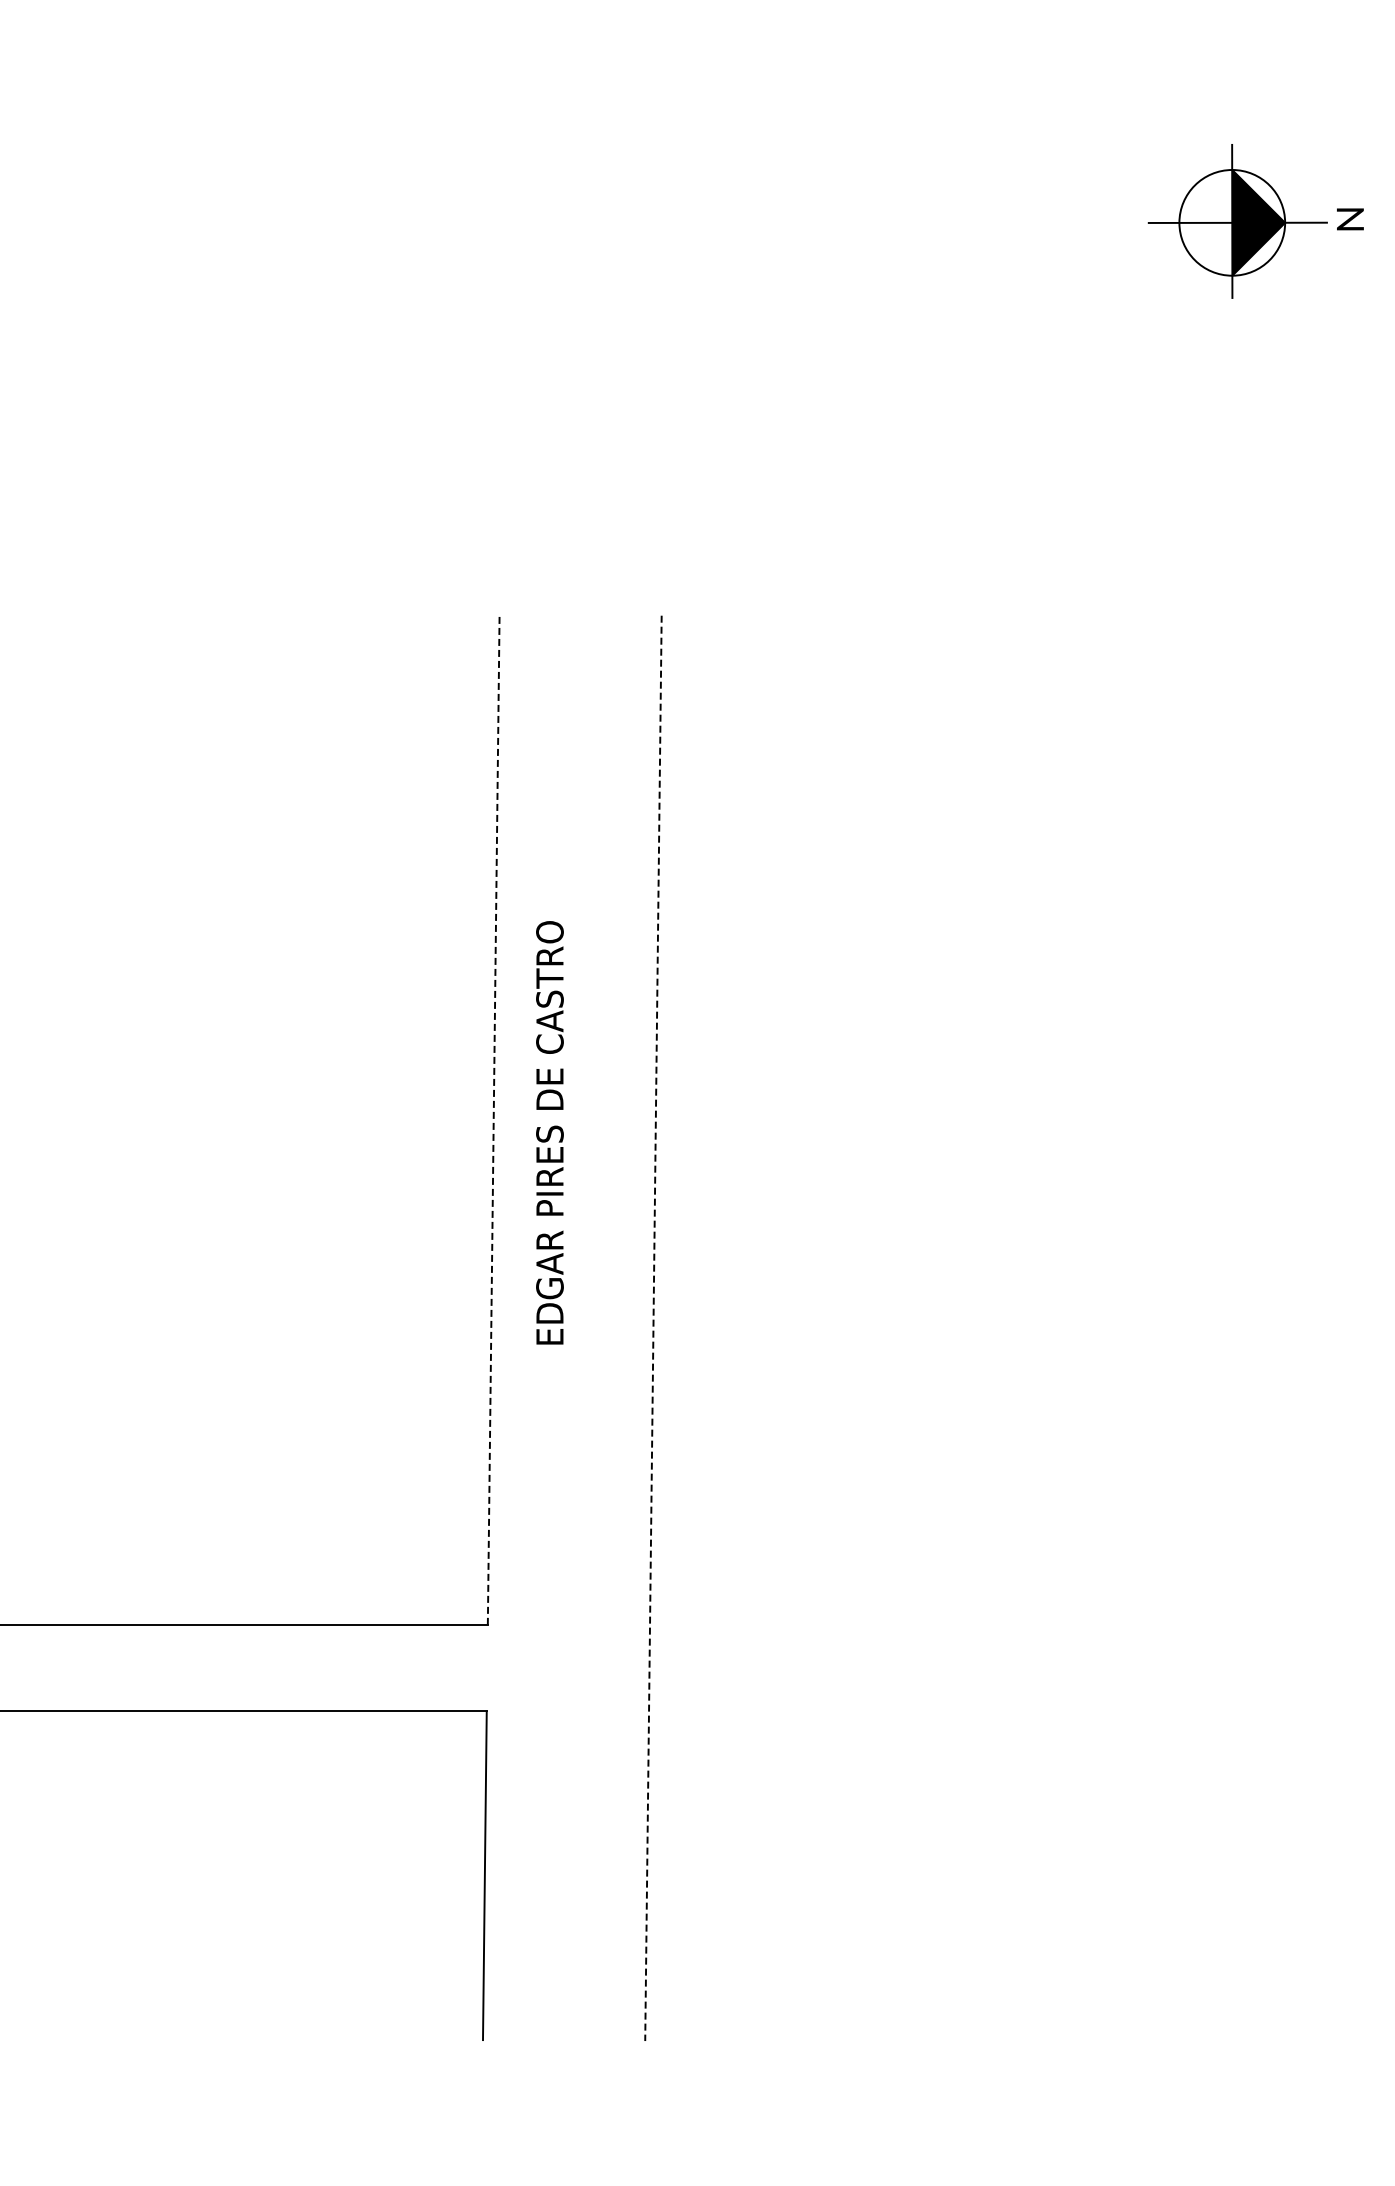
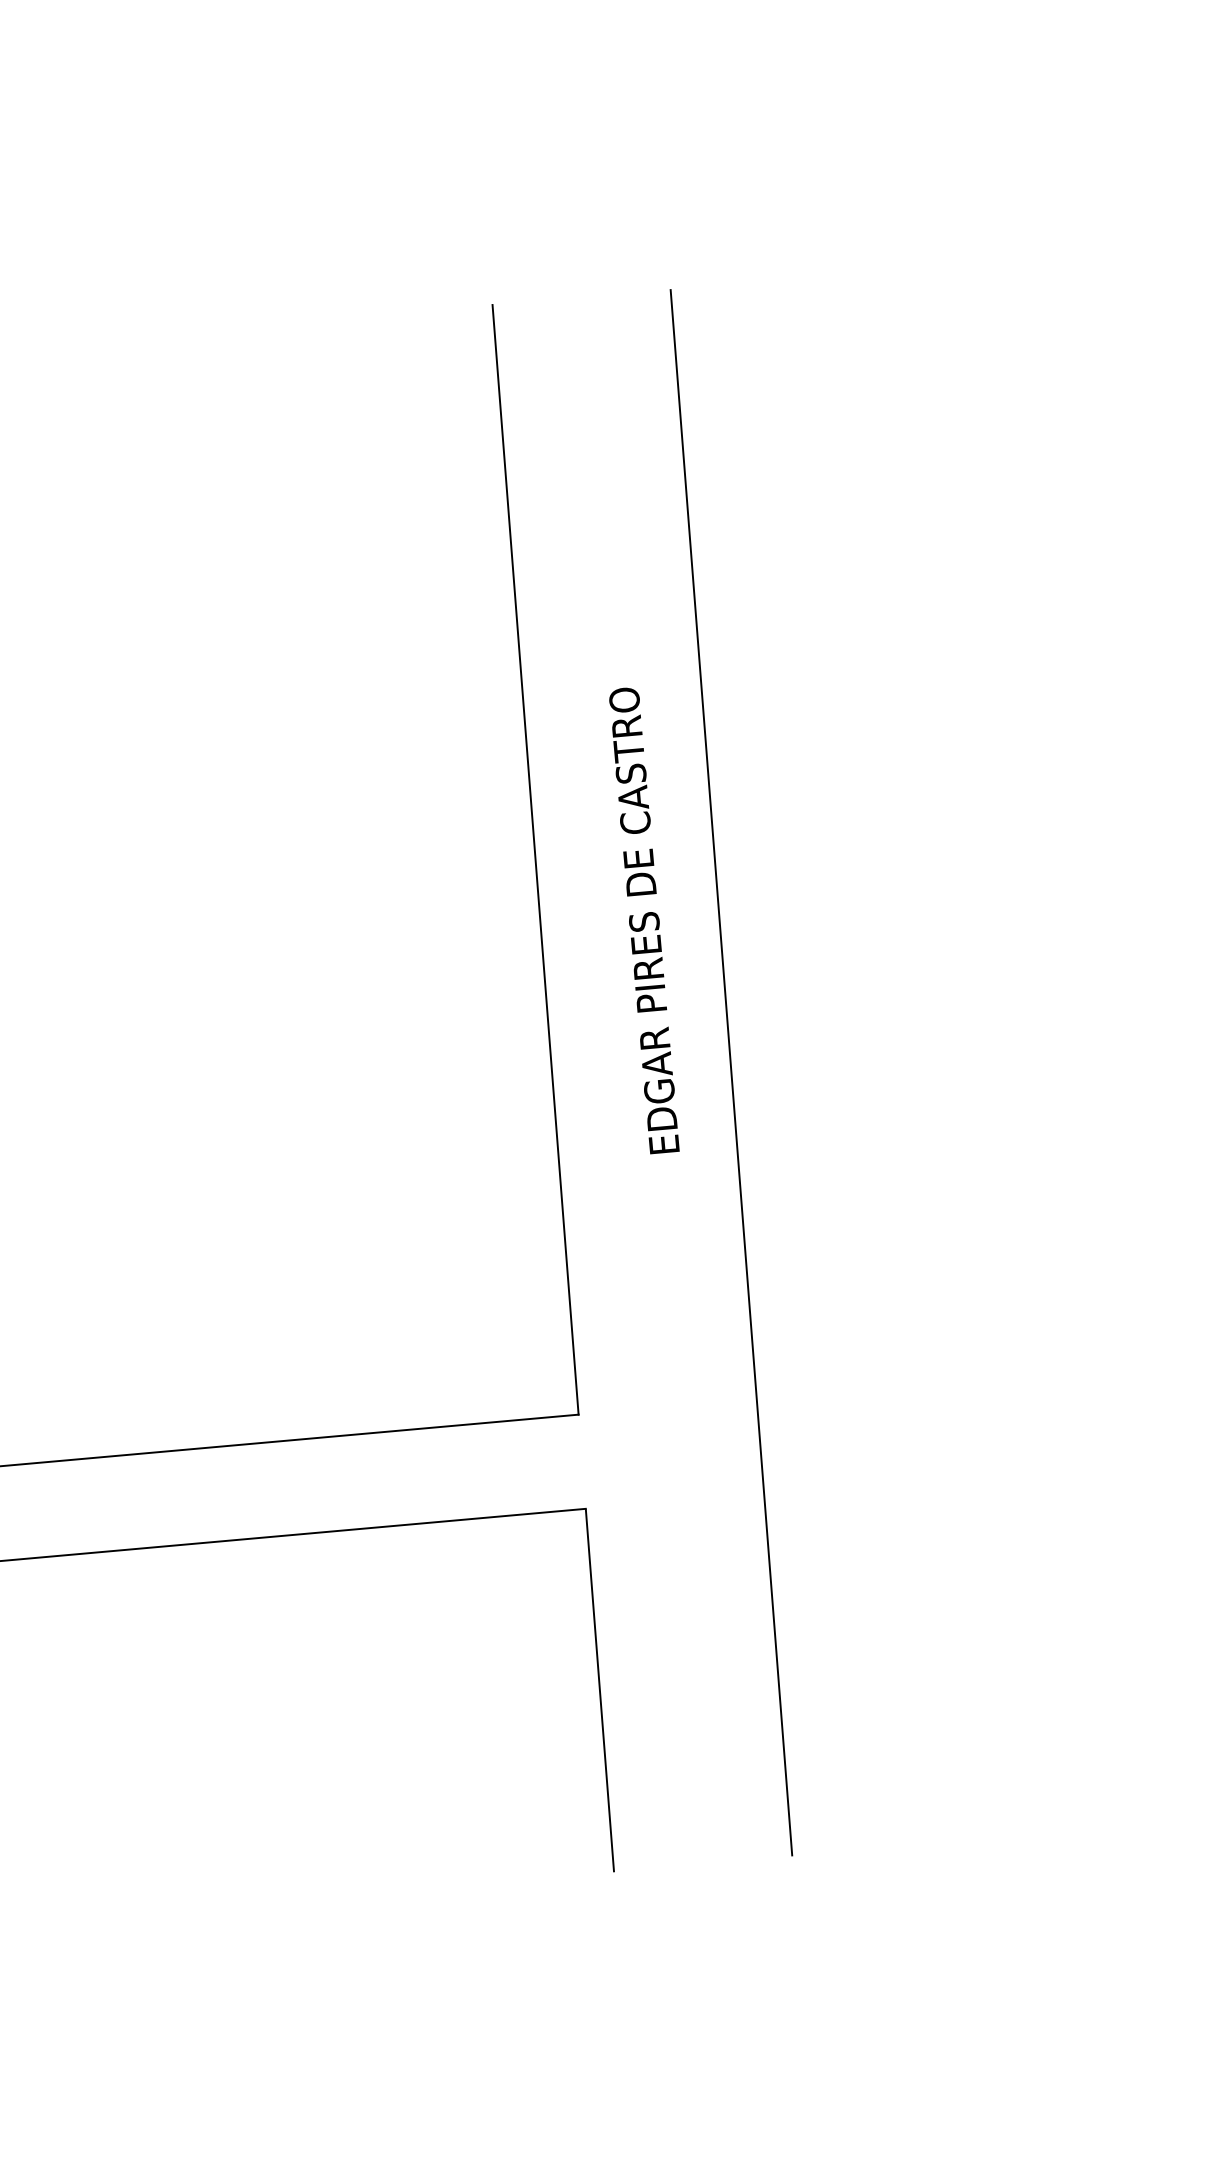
line: (493, 1120) -> (535, 860), dashed -> solid
text: (549, 1132) -> (643, 920), moved
line: (653, 1328) -> (731, 1072), dashed -> solid

